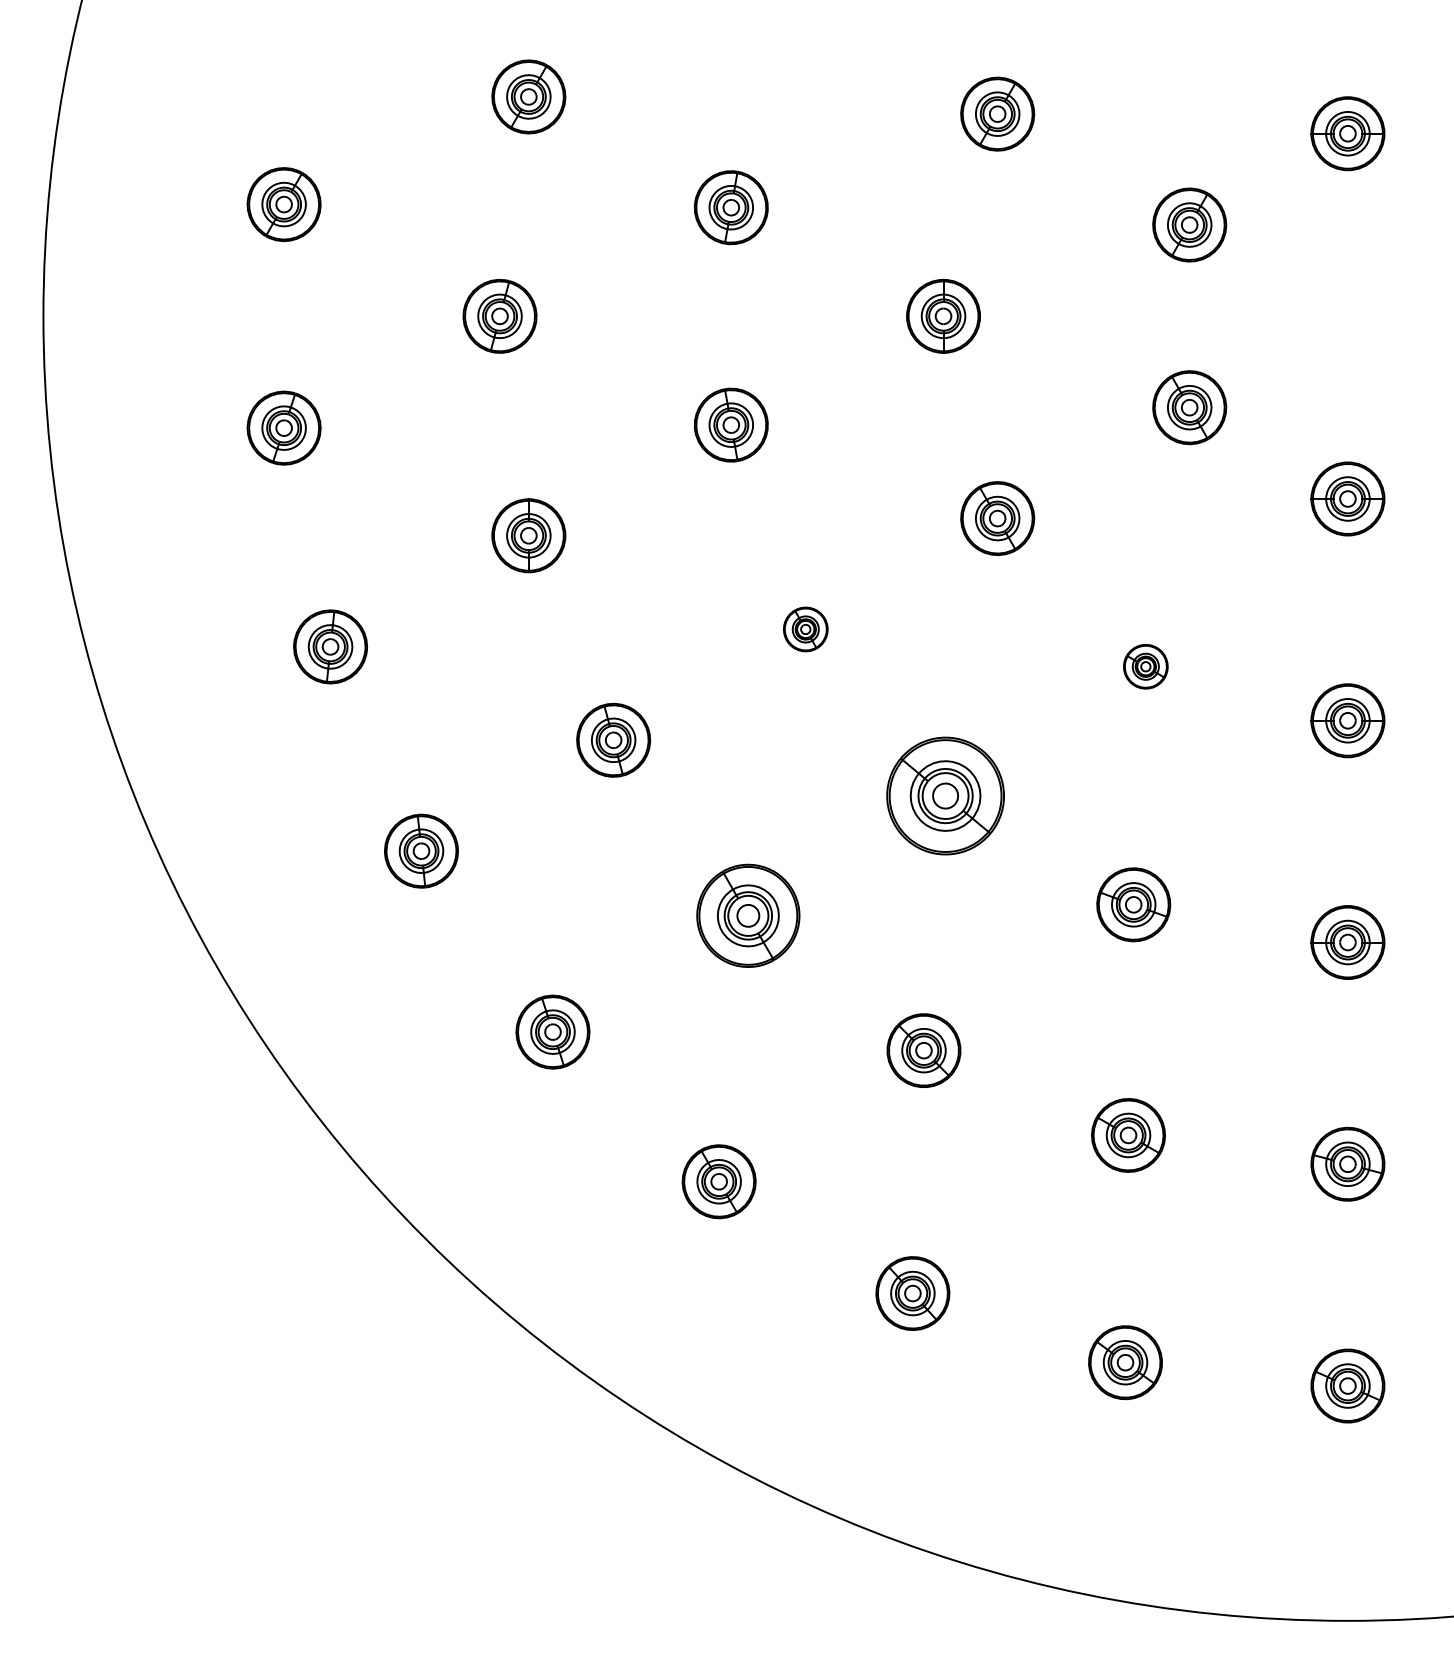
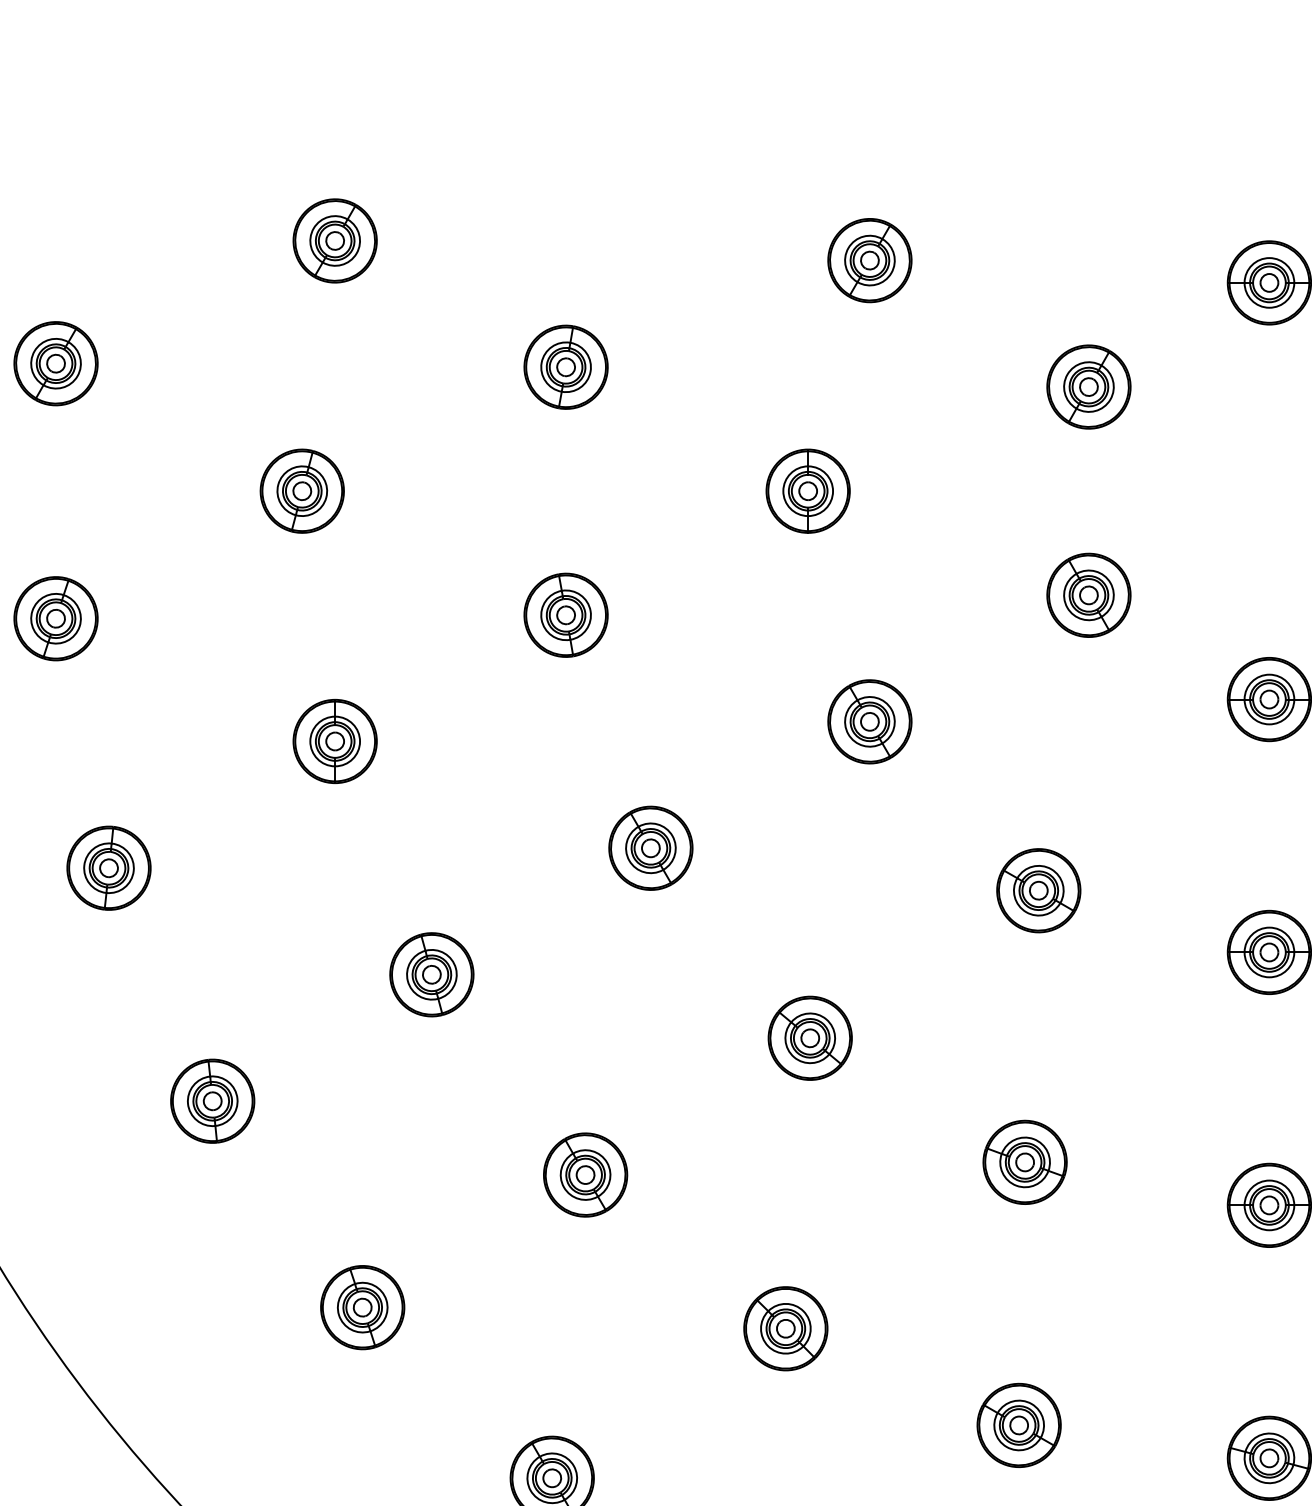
part: (805, 629) -> (650, 848), size x1.67
part: (1145, 666) -> (1038, 890), size x1.67
part: (944, 795) -> (809, 1037), size x0.62
part: (748, 915) -> (585, 1174), size x0.71

